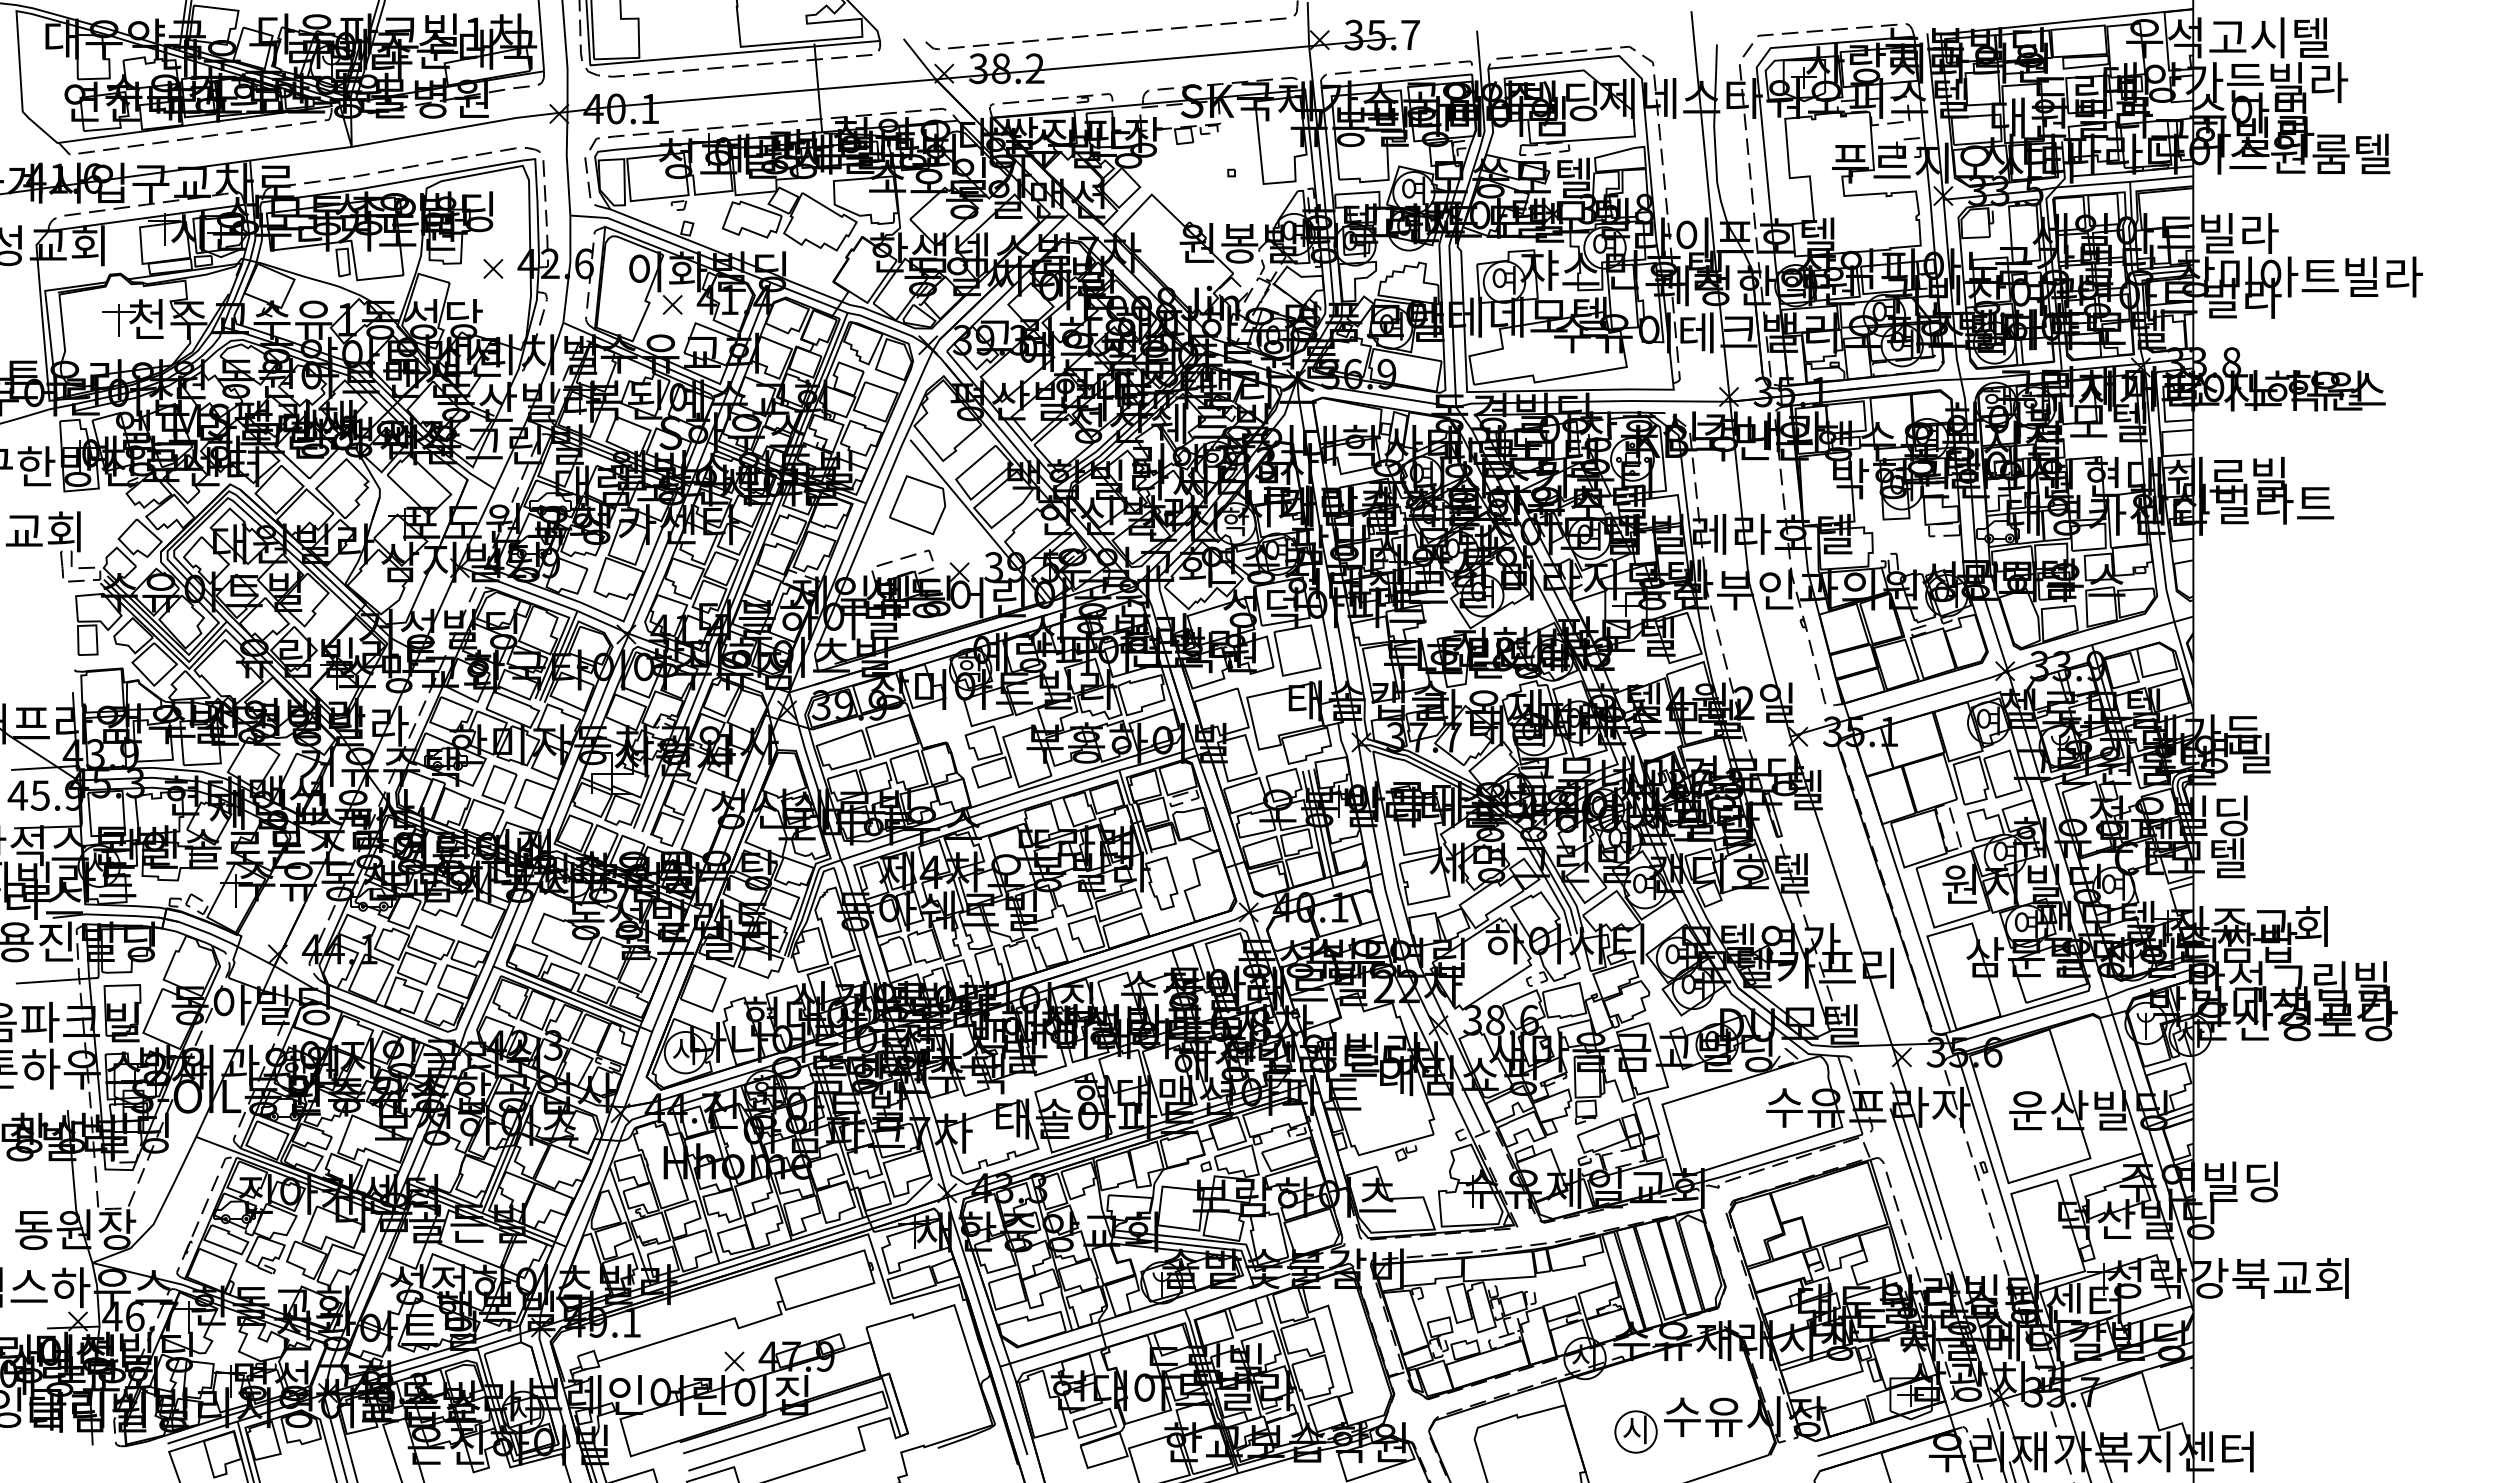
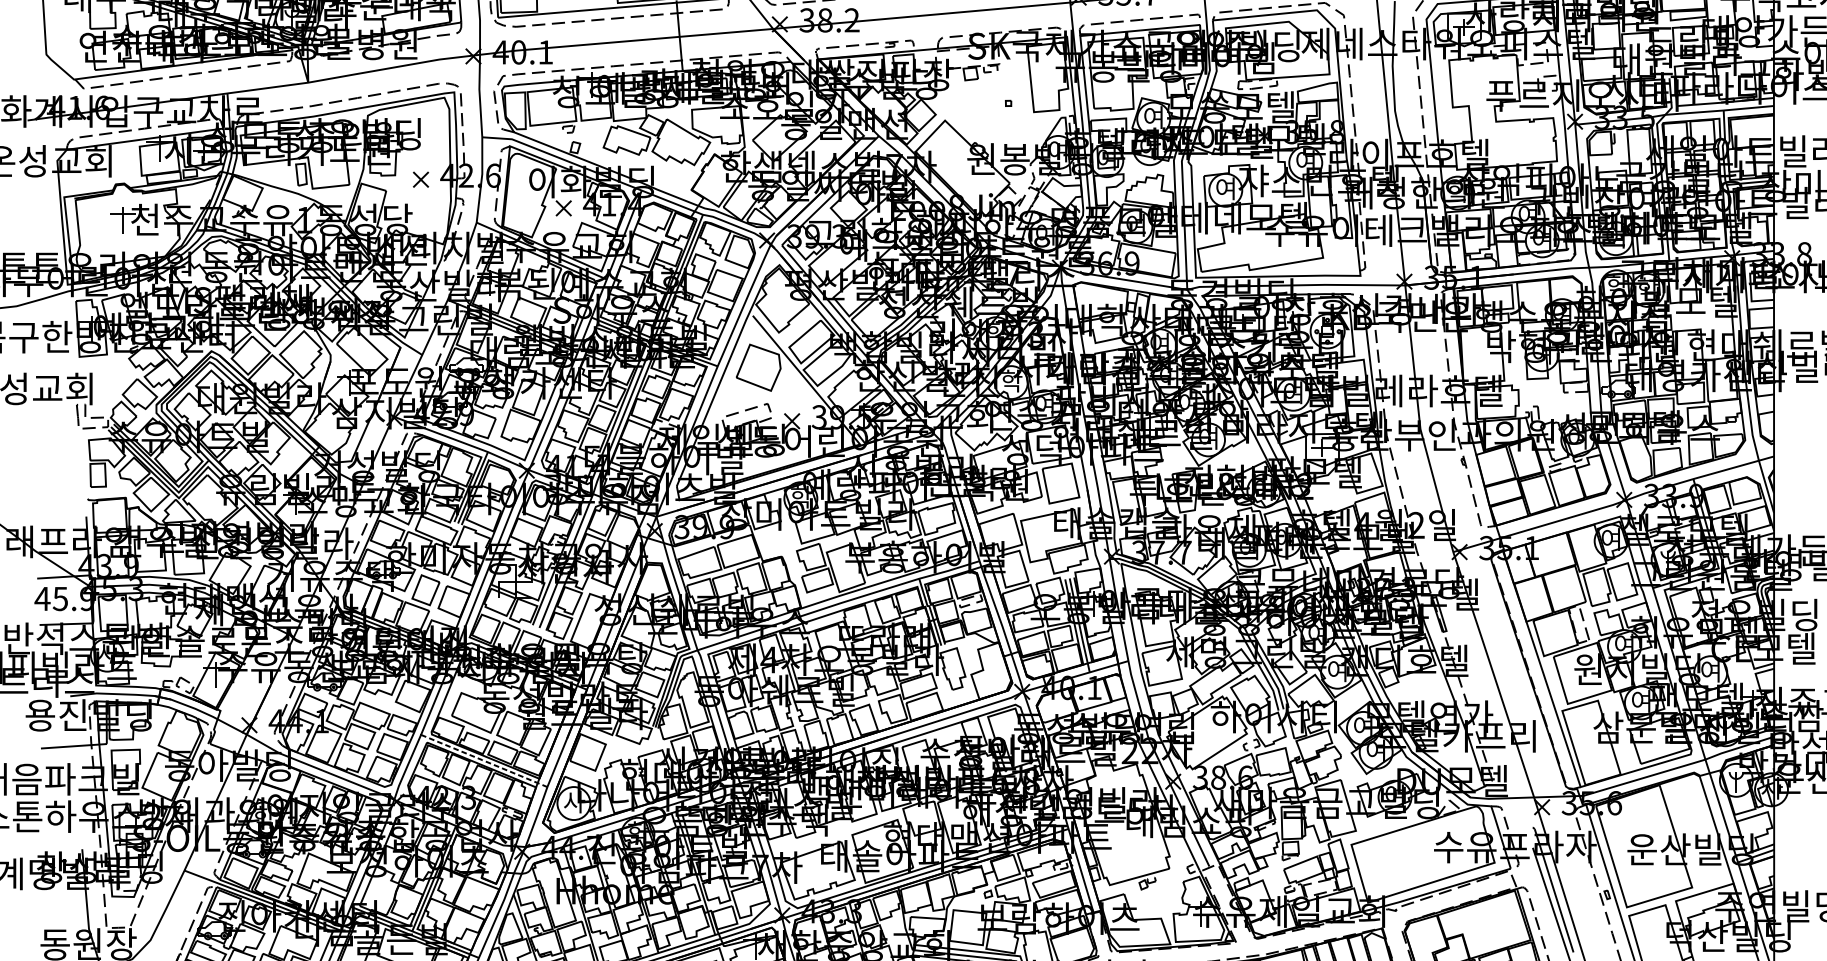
line: (572, 998) -> (483, 760), solid -> dashed

